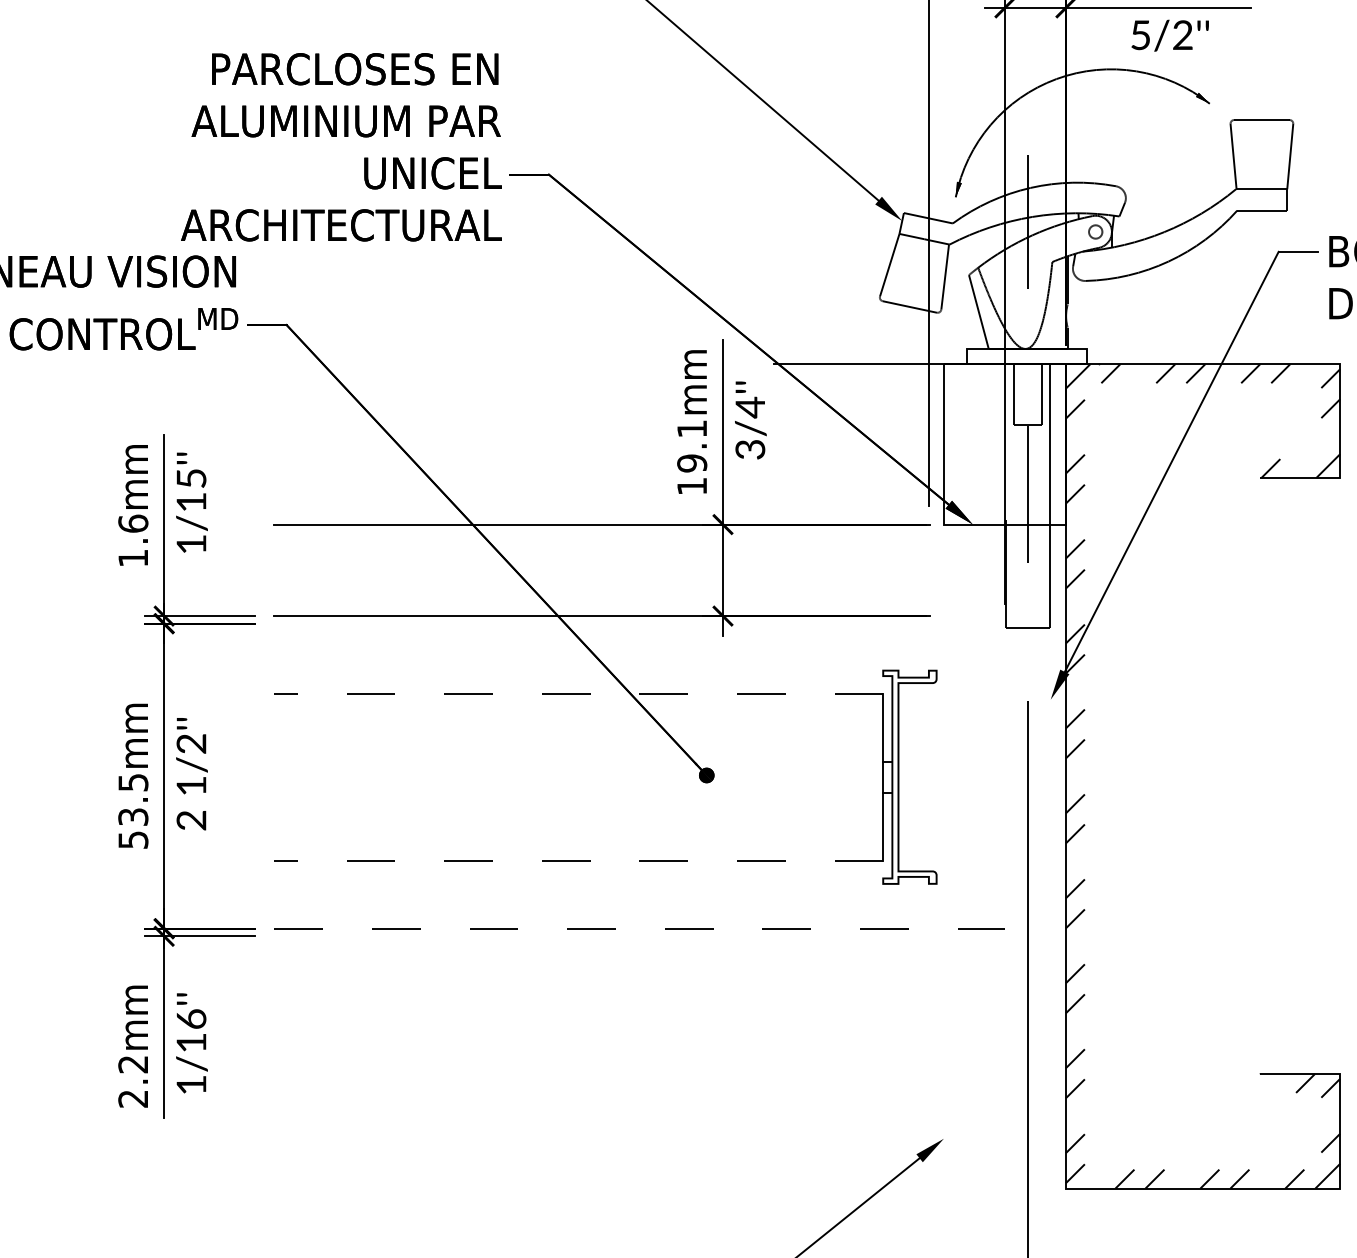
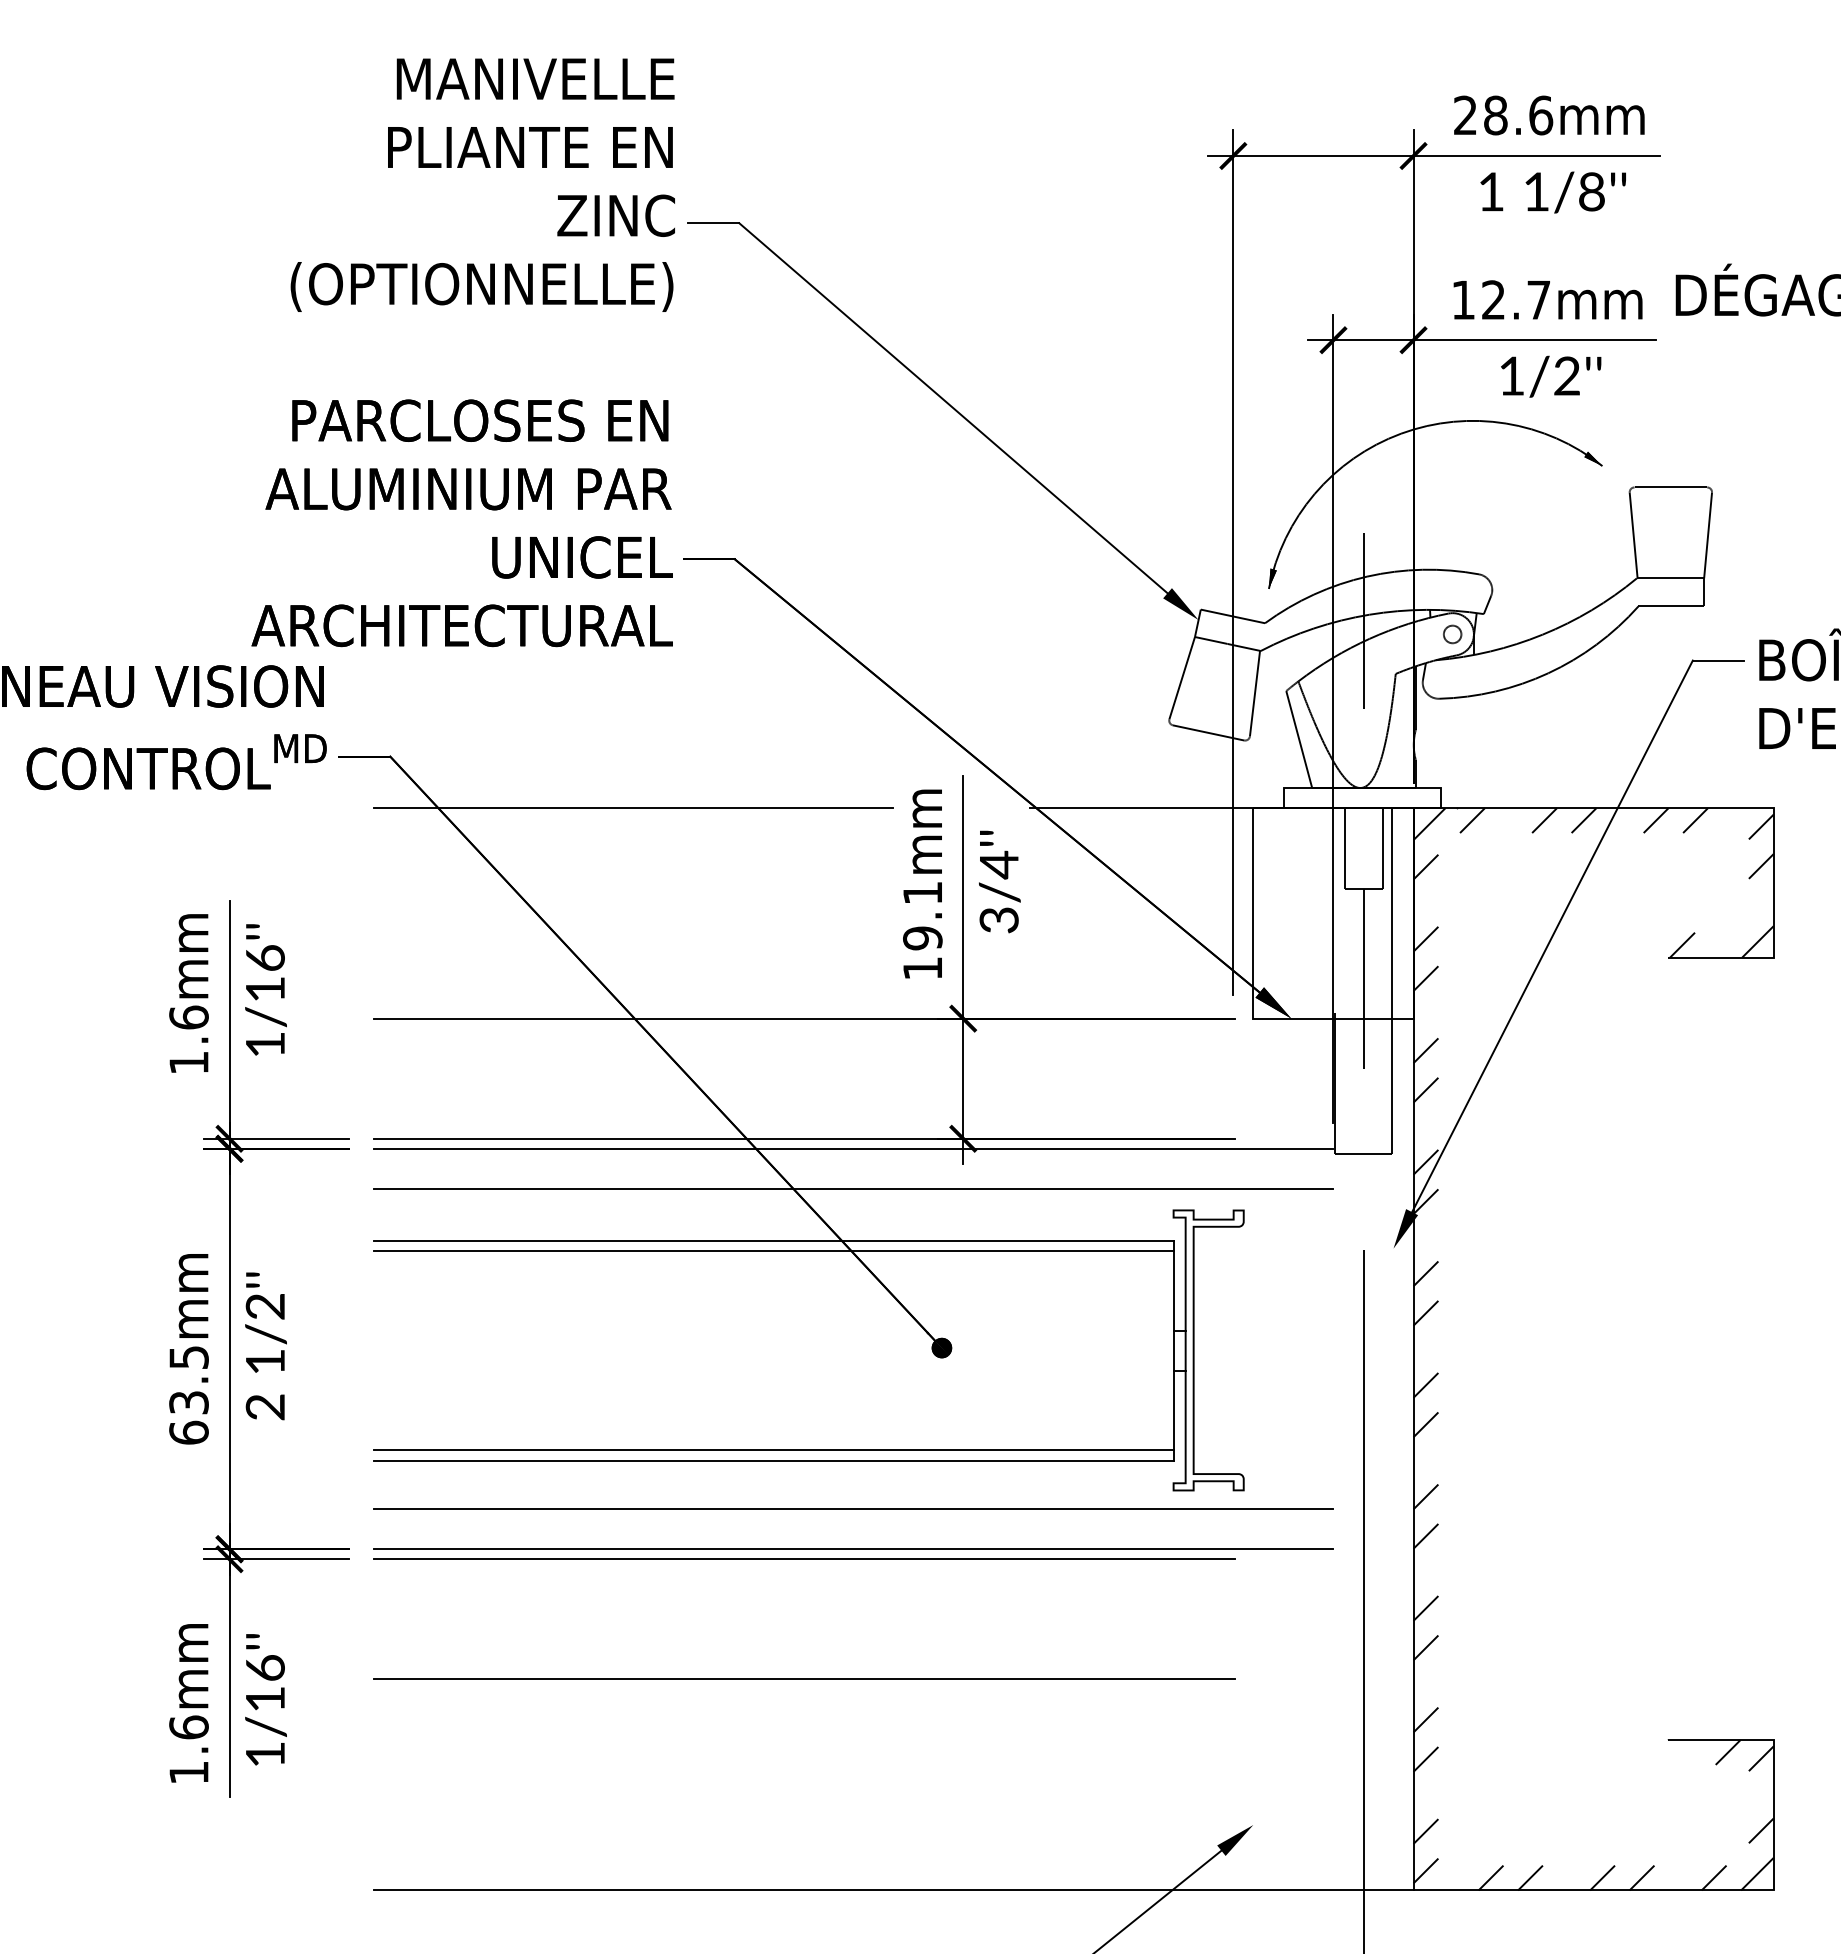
text: (1140, 34) -> (1511, 375), 5/2''\f] -> 1/2''\f]
line: (471, 364) -> (633, 808), added
text: (191, 478) -> (265, 957), 1/15''\f] -> 1/16''\f]
line: (639, 623) -> (853, 1148), added
line: (639, 653) -> (853, 1188), added
line: (579, 693) -> (774, 1240), dashed -> solid
line: (578, 701) -> (773, 1251), added
text: (132, 839) -> (188, 1432), 53.5mm -> 63.5mm
line: (578, 852) -> (773, 1449), added
line: (579, 861) -> (774, 1460), dashed -> solid
line: (639, 898) -> (853, 1509), added
line: (639, 928) -> (853, 1549), dashed -> solid
line: (602, 936) -> (804, 1559), added
line: (602, 1027) -> (804, 1679), added
text: (132, 1081) -> (188, 1749), 2.2mm -> 1.6mm
line: (669, 1188) -> (893, 1890), added

